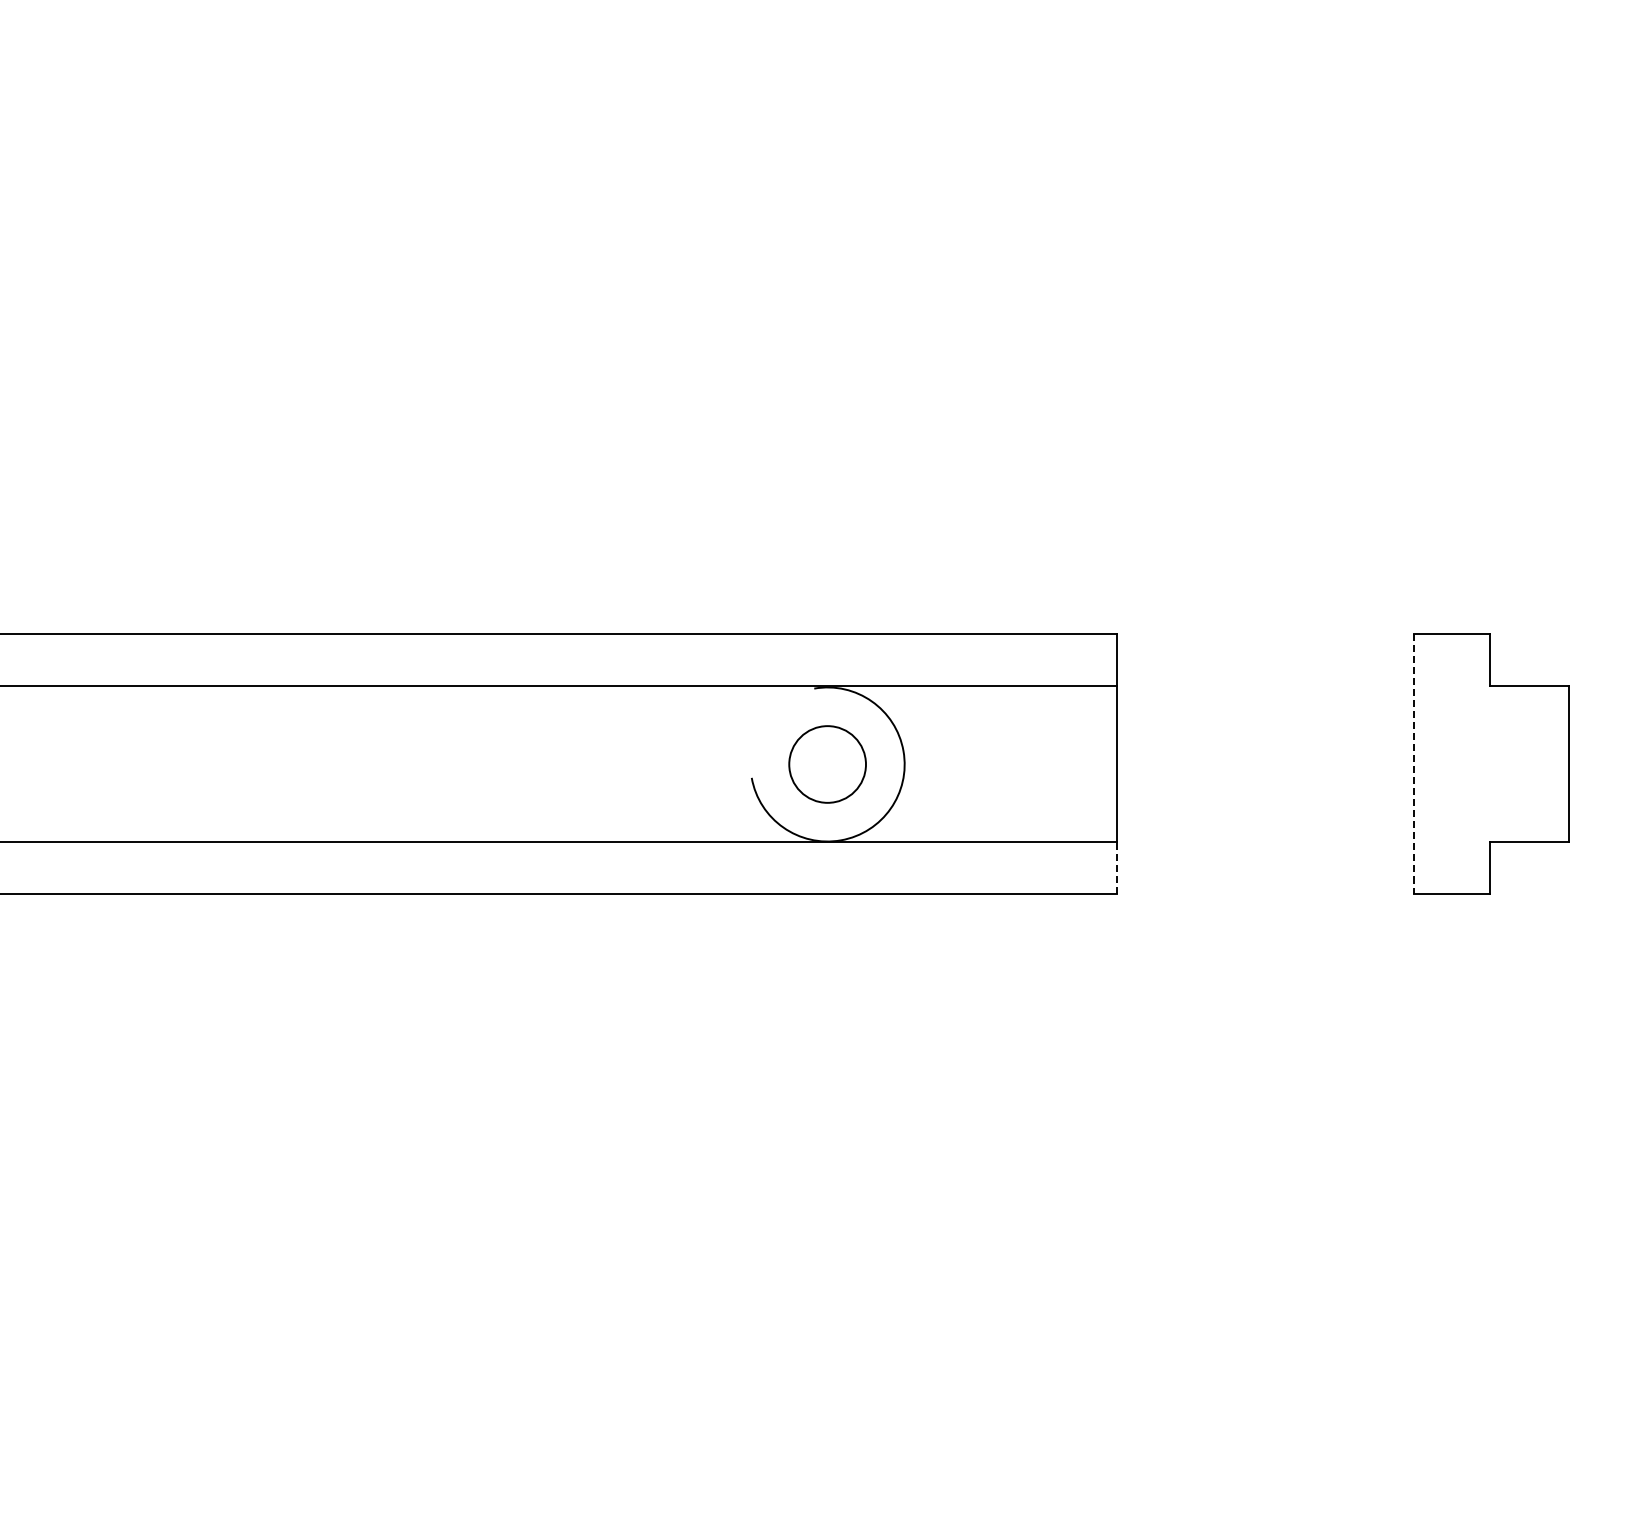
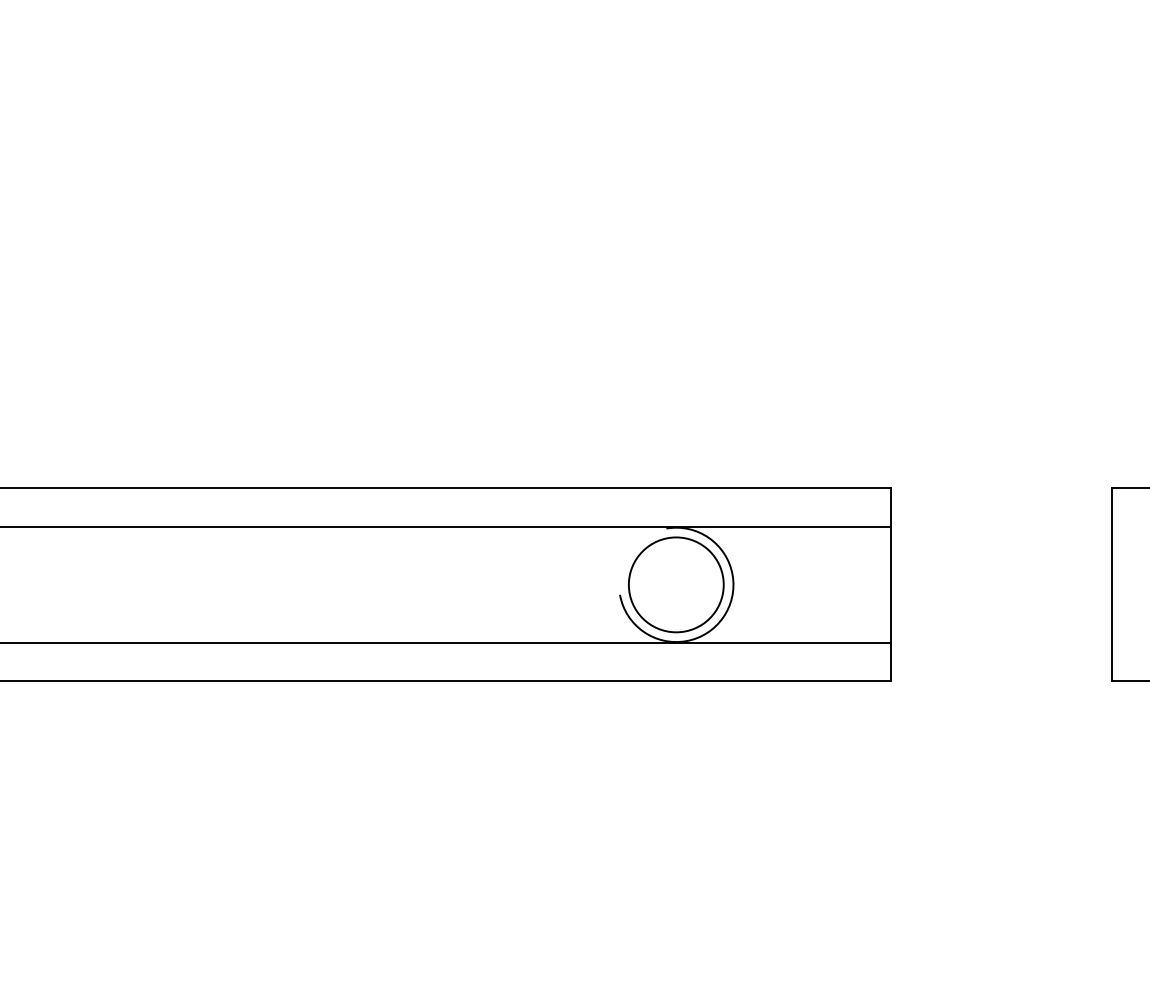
circle: (827, 764) -> (676, 584), size x1.67
line: (1414, 764) -> (1111, 584), dashed -> solid
line: (1116, 868) -> (890, 662), dashed -> solid

